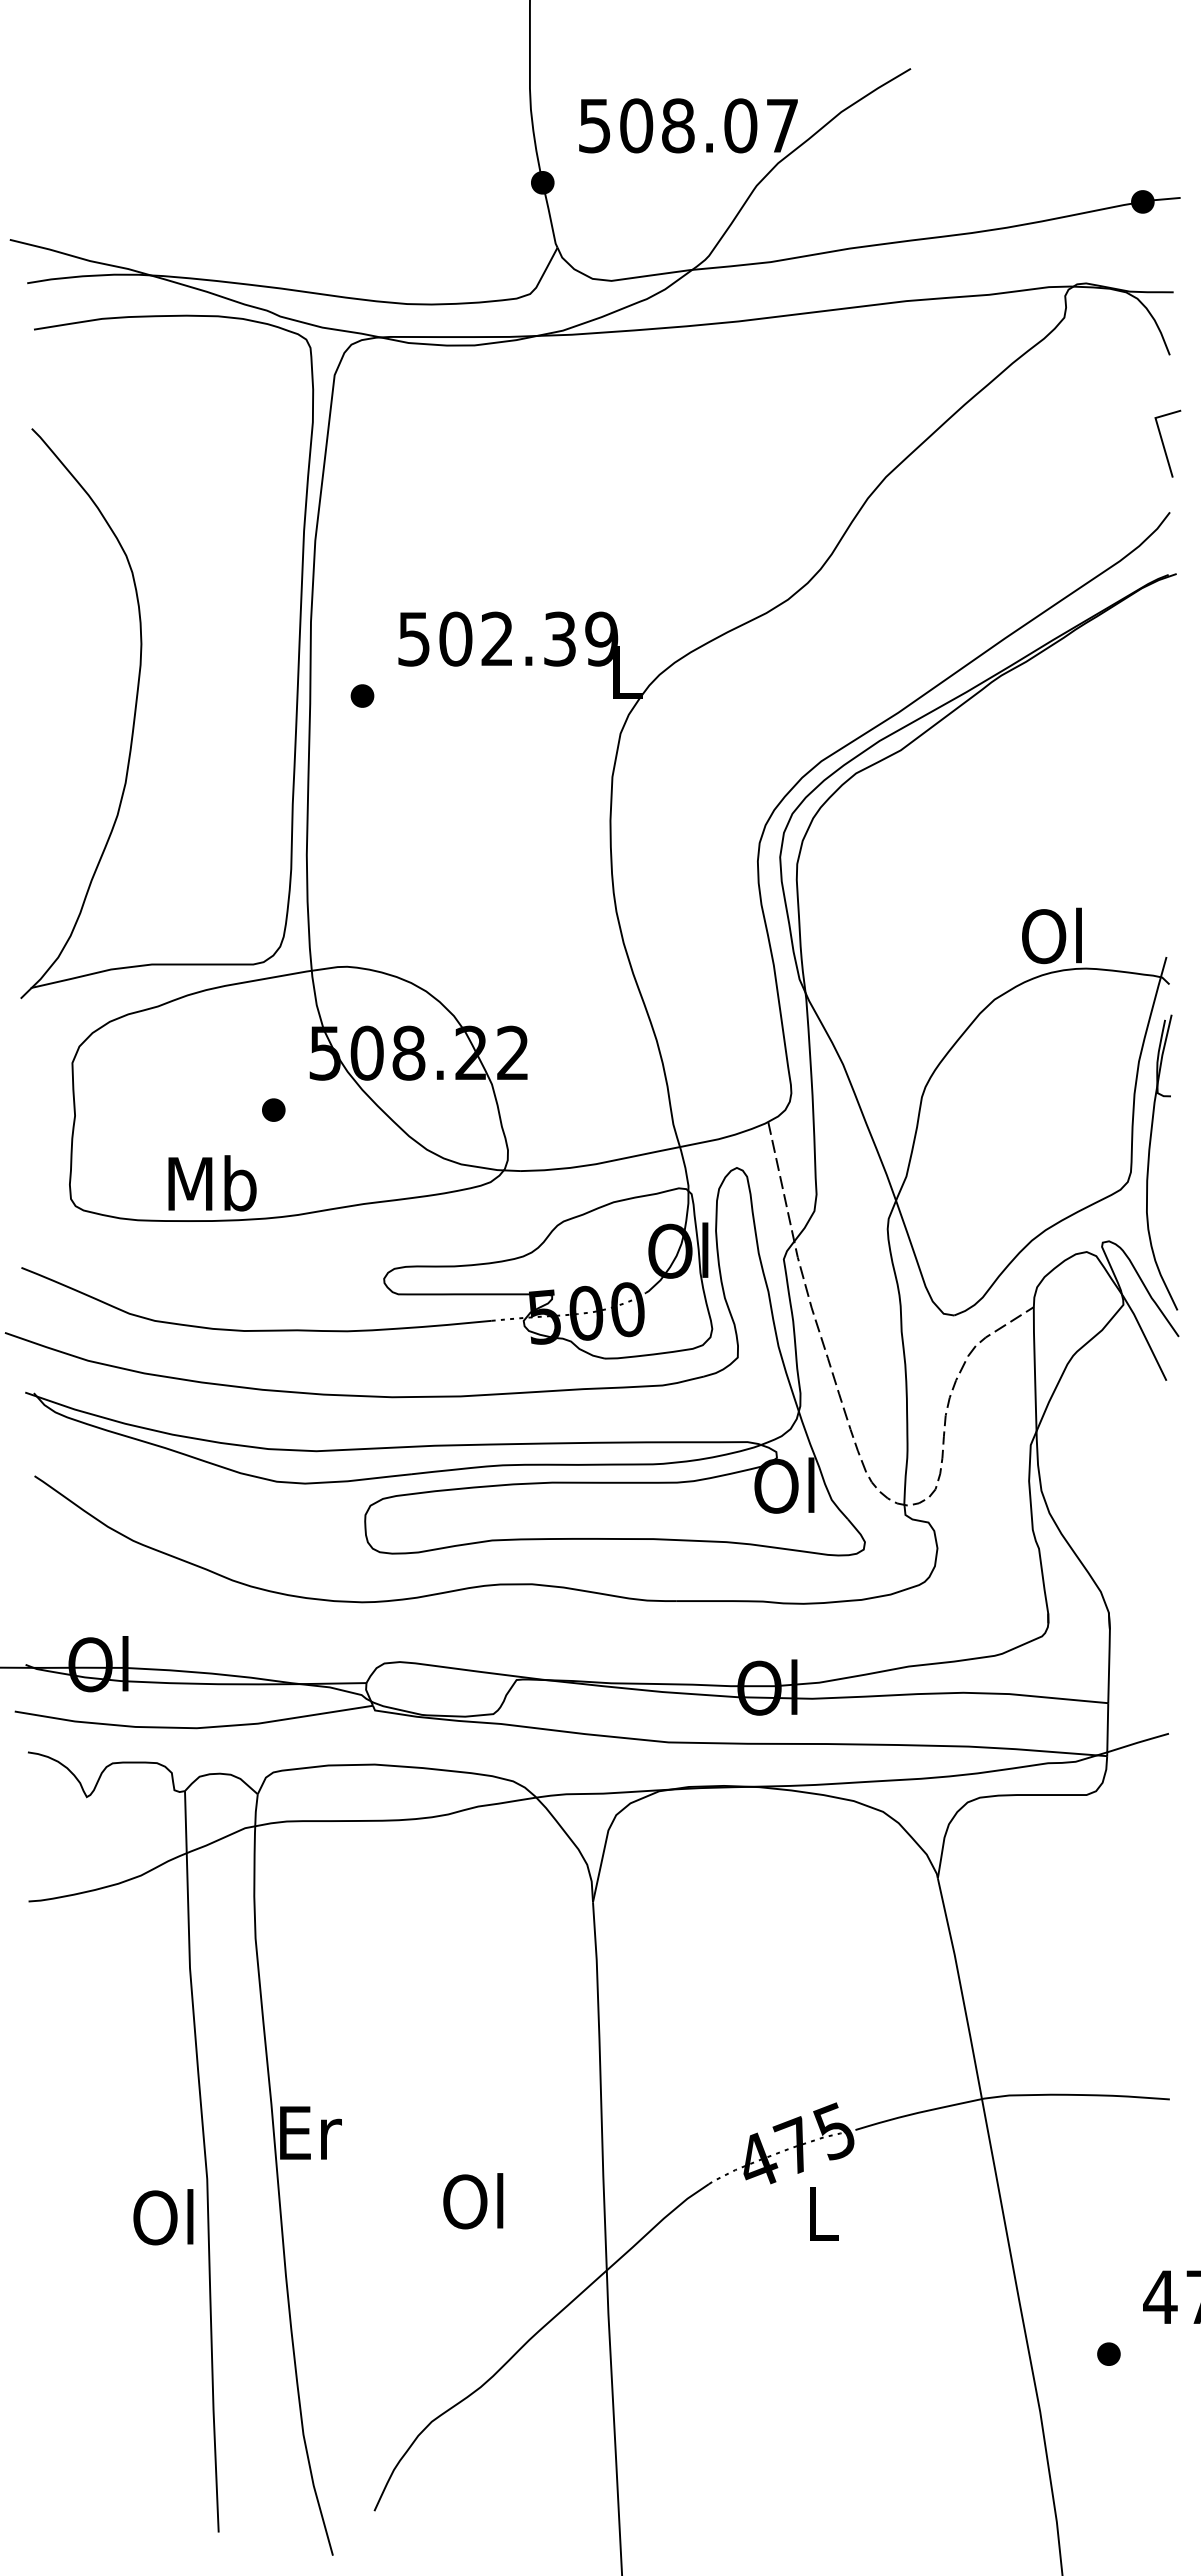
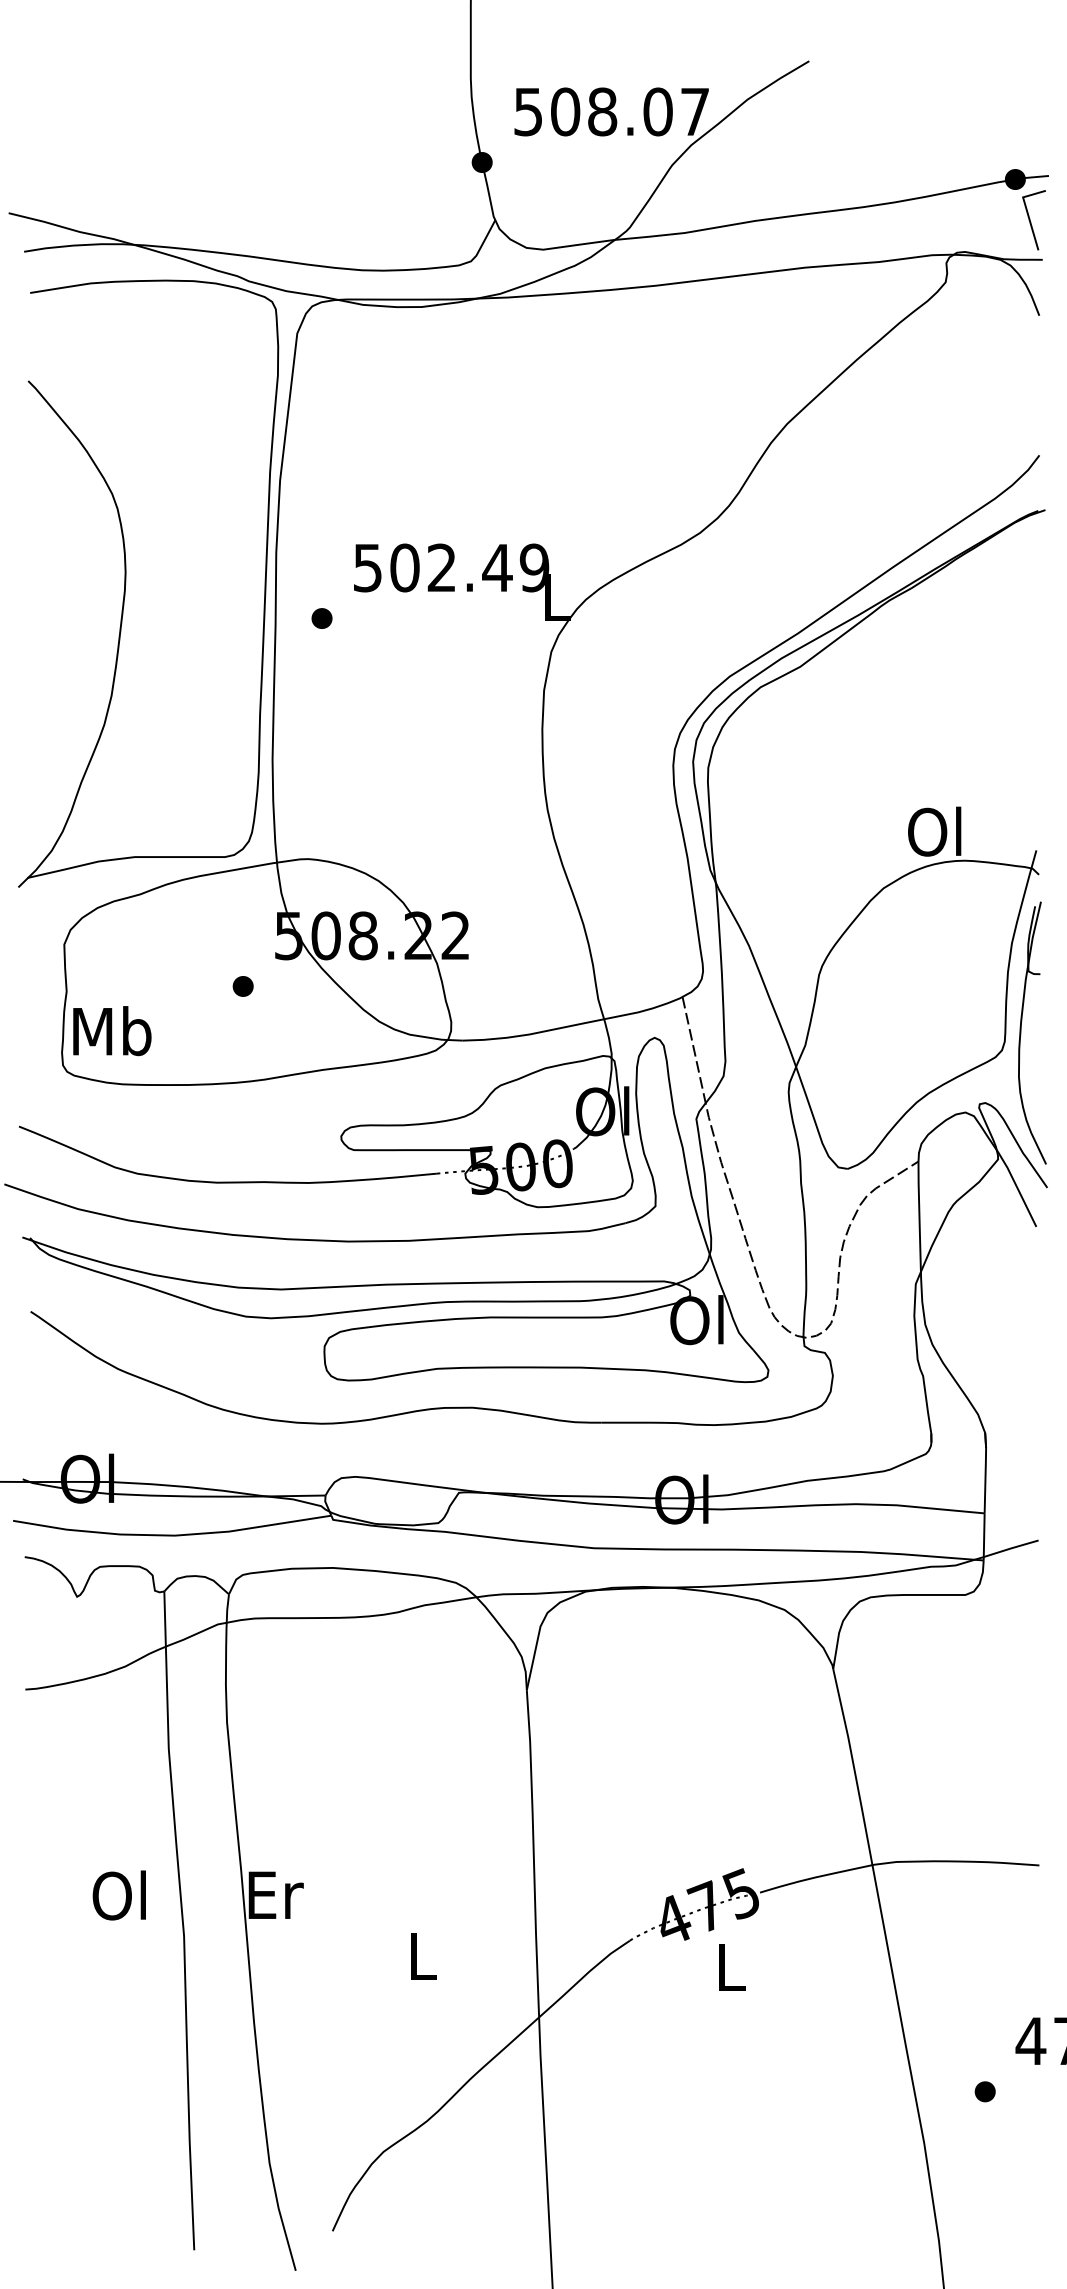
line: (1164, 444) -> (1031, 220), moved
text: (559, 638) -> (497, 567), 502.39 -> 502.49
text: (212, 1183) -> (112, 1031), moved
text: (473, 2201) -> (420, 1956), Ol -> L
text: (163, 2217) -> (119, 1895), moved

